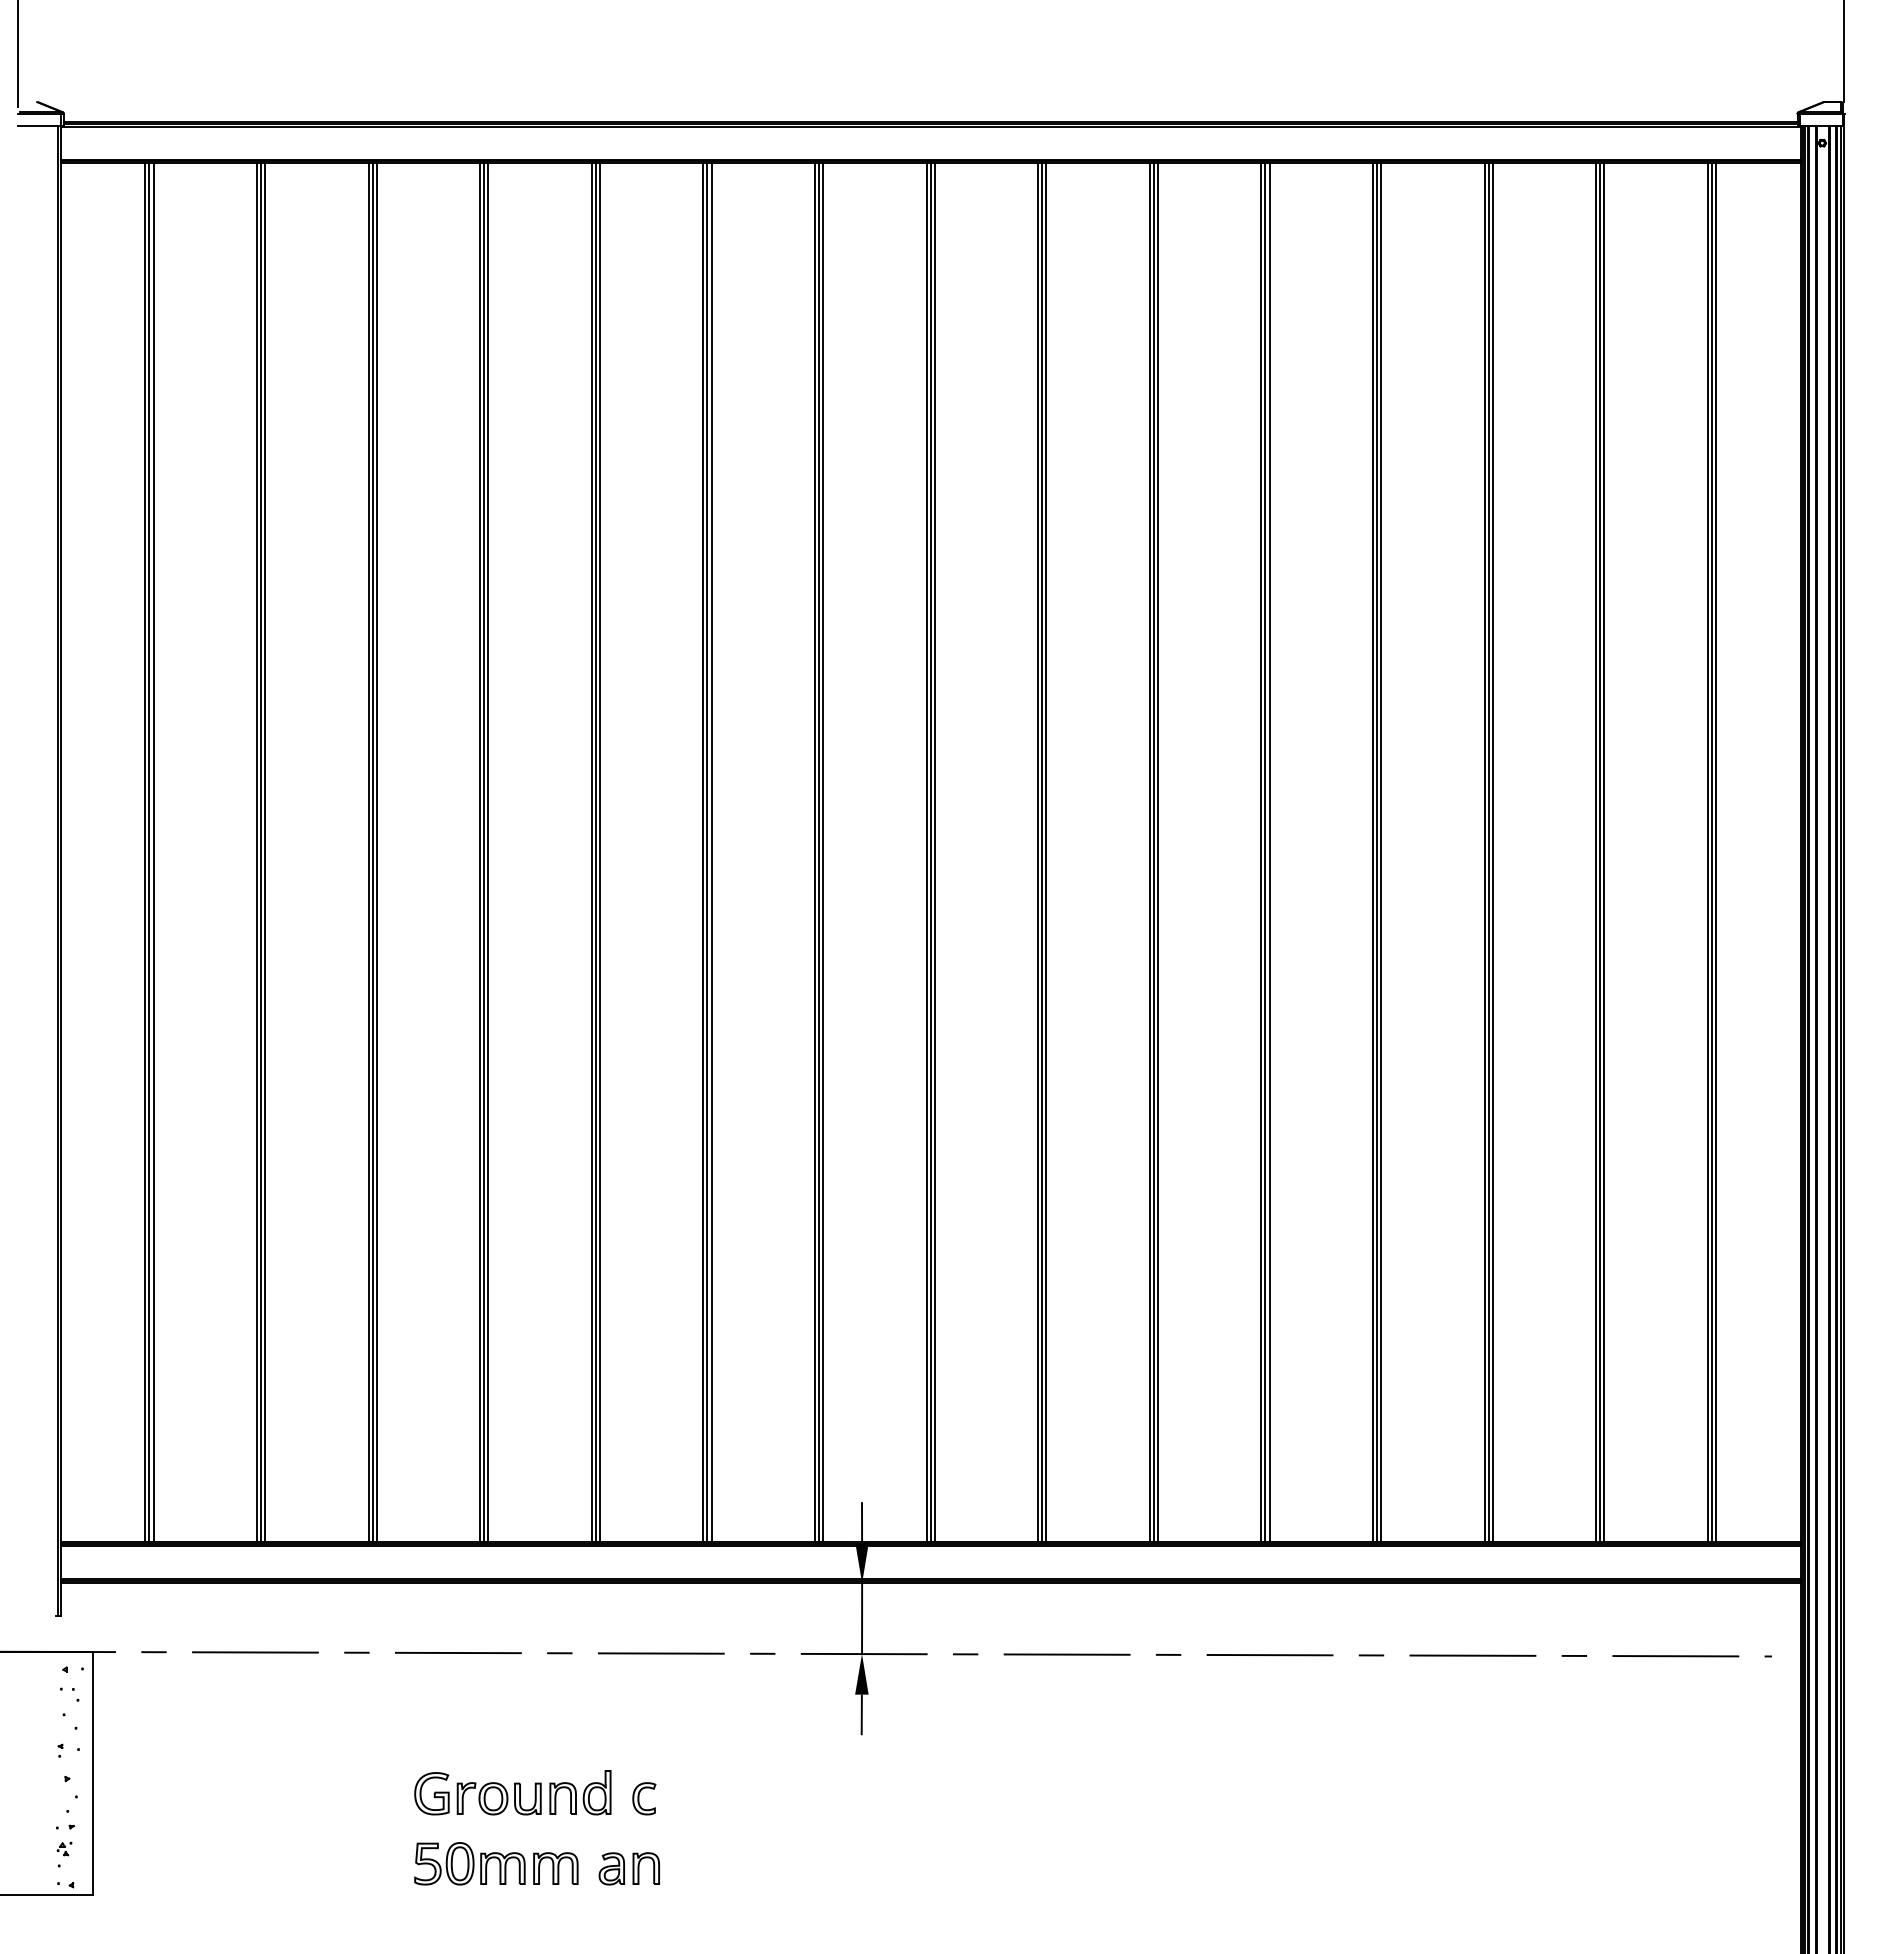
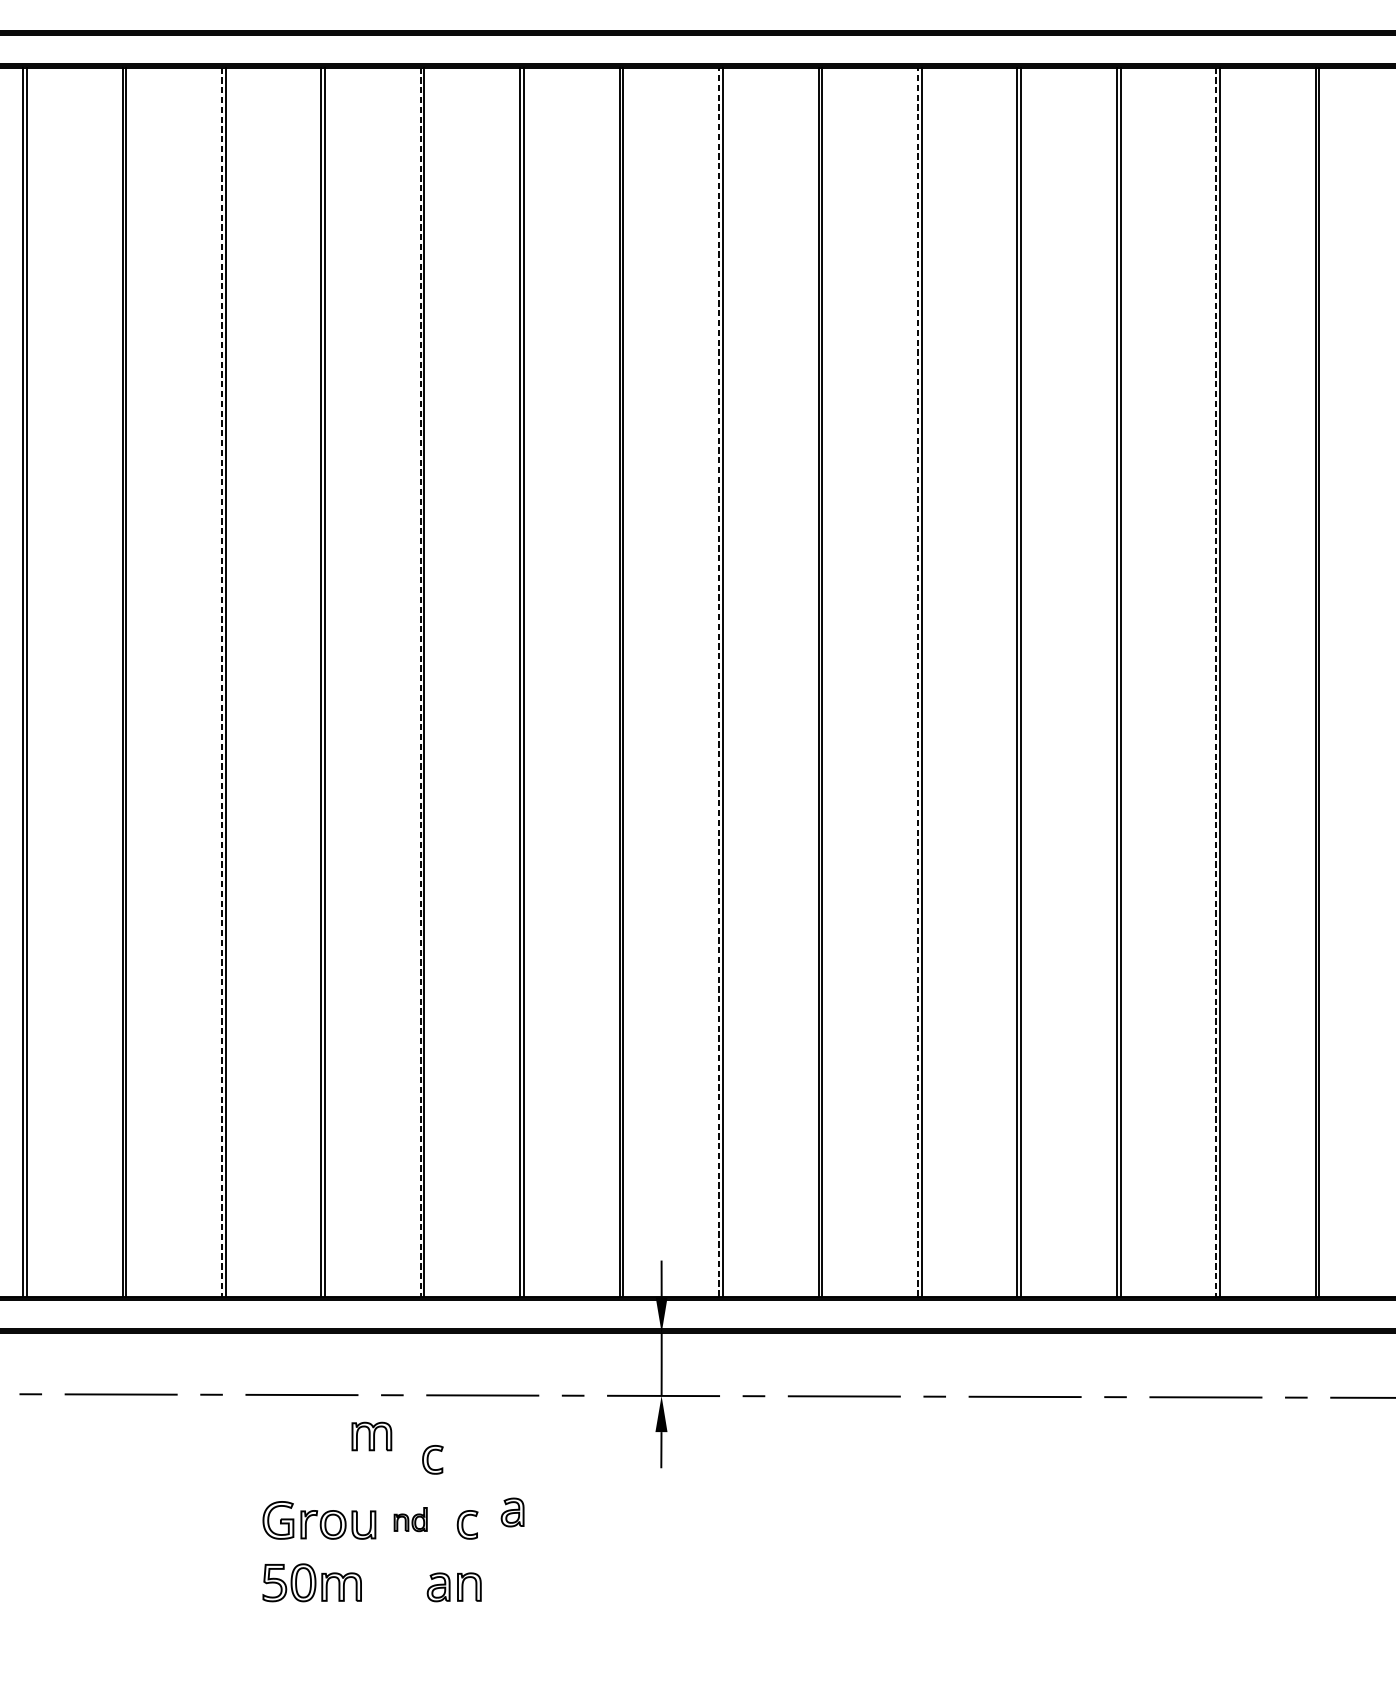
line: (153, 852) -> (30, 681), removed
line: (265, 852) -> (130, 681), removed
line: (368, 852) -> (221, 681), solid -> dashed
line: (376, 852) -> (229, 681), removed
line: (488, 852) -> (328, 681), removed
line: (591, 852) -> (420, 681), solid -> dashed
line: (599, 852) -> (427, 681), removed
line: (711, 852) -> (527, 681), removed
line: (823, 852) -> (627, 681), removed
line: (926, 852) -> (719, 681), solid -> dashed
line: (934, 852) -> (726, 681), removed
line: (1046, 852) -> (825, 681), removed
line: (1149, 852) -> (917, 681), solid -> dashed
line: (1157, 852) -> (924, 681), removed
line: (1269, 852) -> (1024, 681), removed
line: (1381, 852) -> (1124, 681), removed
line: (1484, 852) -> (1216, 681), solid -> dashed
line: (1492, 852) -> (1223, 681), removed
line: (1604, 852) -> (1323, 681), removed
part: (605, 1725) -> (433, 1459), added
part: (694, 1784) -> (512, 1512), added
part: (580, 1792) -> (410, 1519), size x0.6
part: (555, 1868) -> (371, 1436), moved

